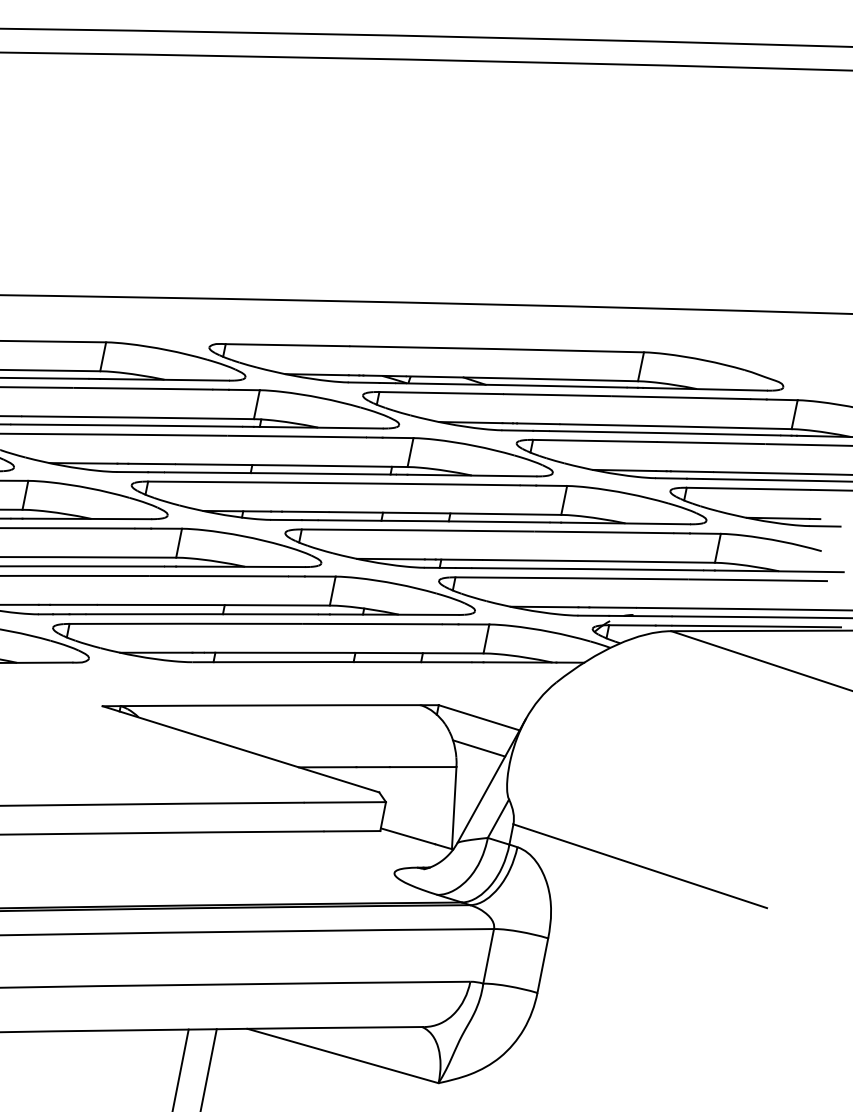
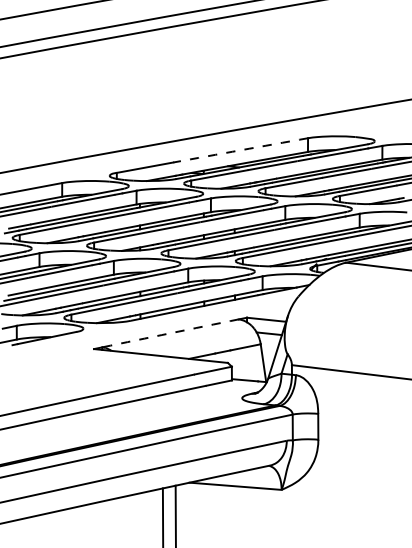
arc: (496, 349) -> (240, 150), solid -> dashed
arc: (270, 705) -> (170, 333), solid -> dashed

